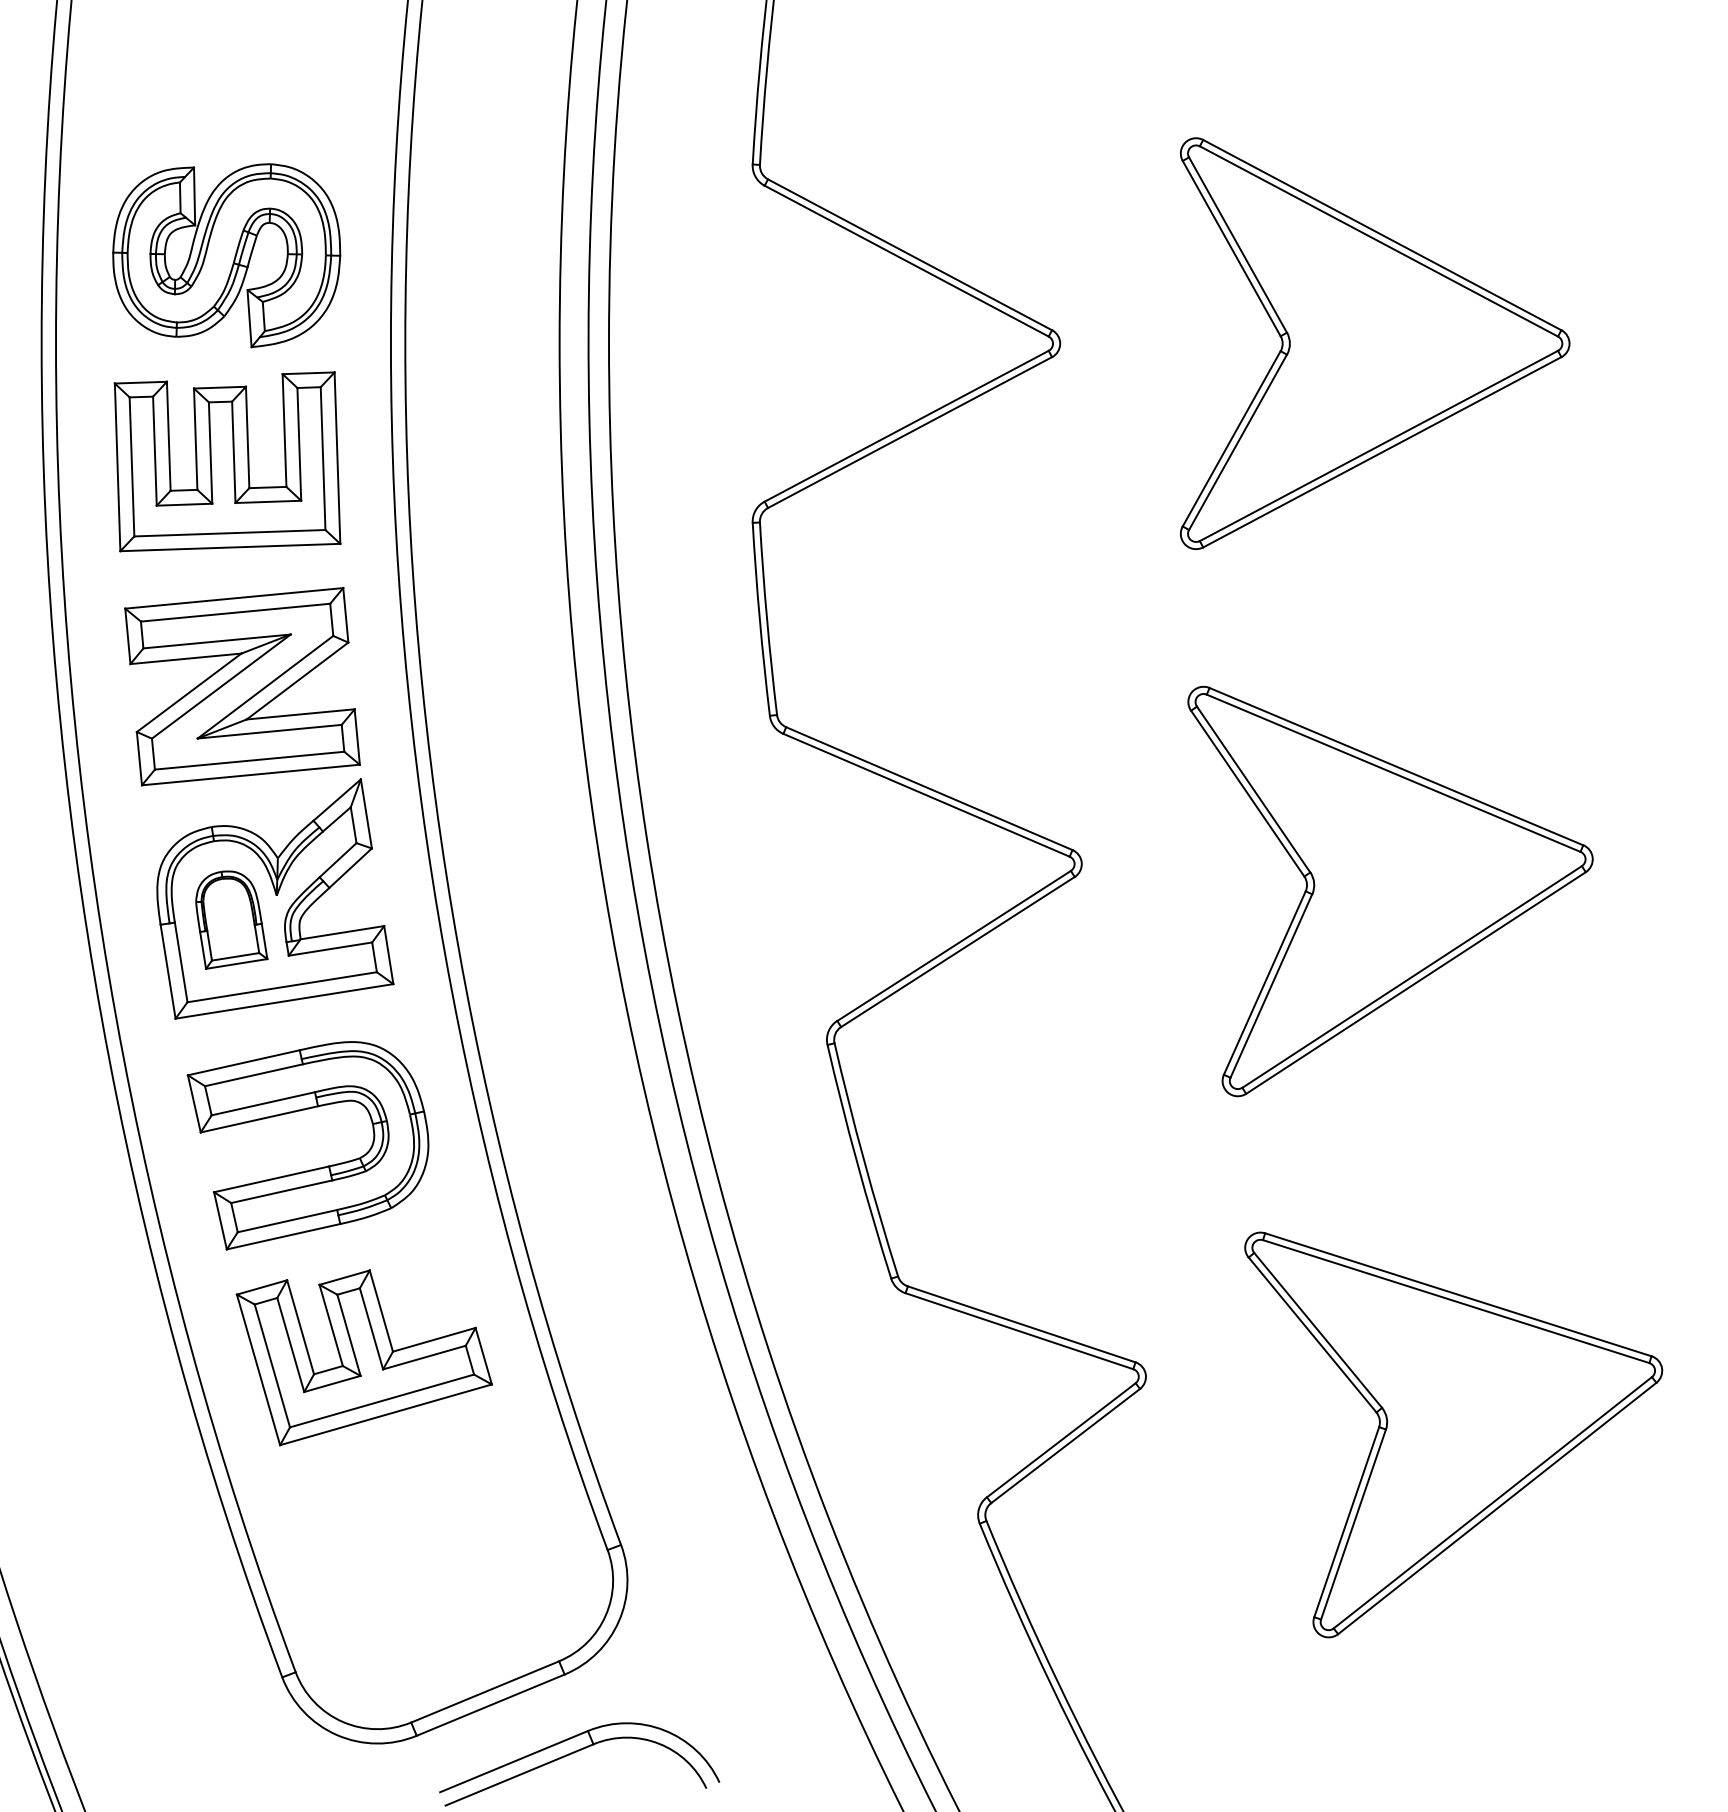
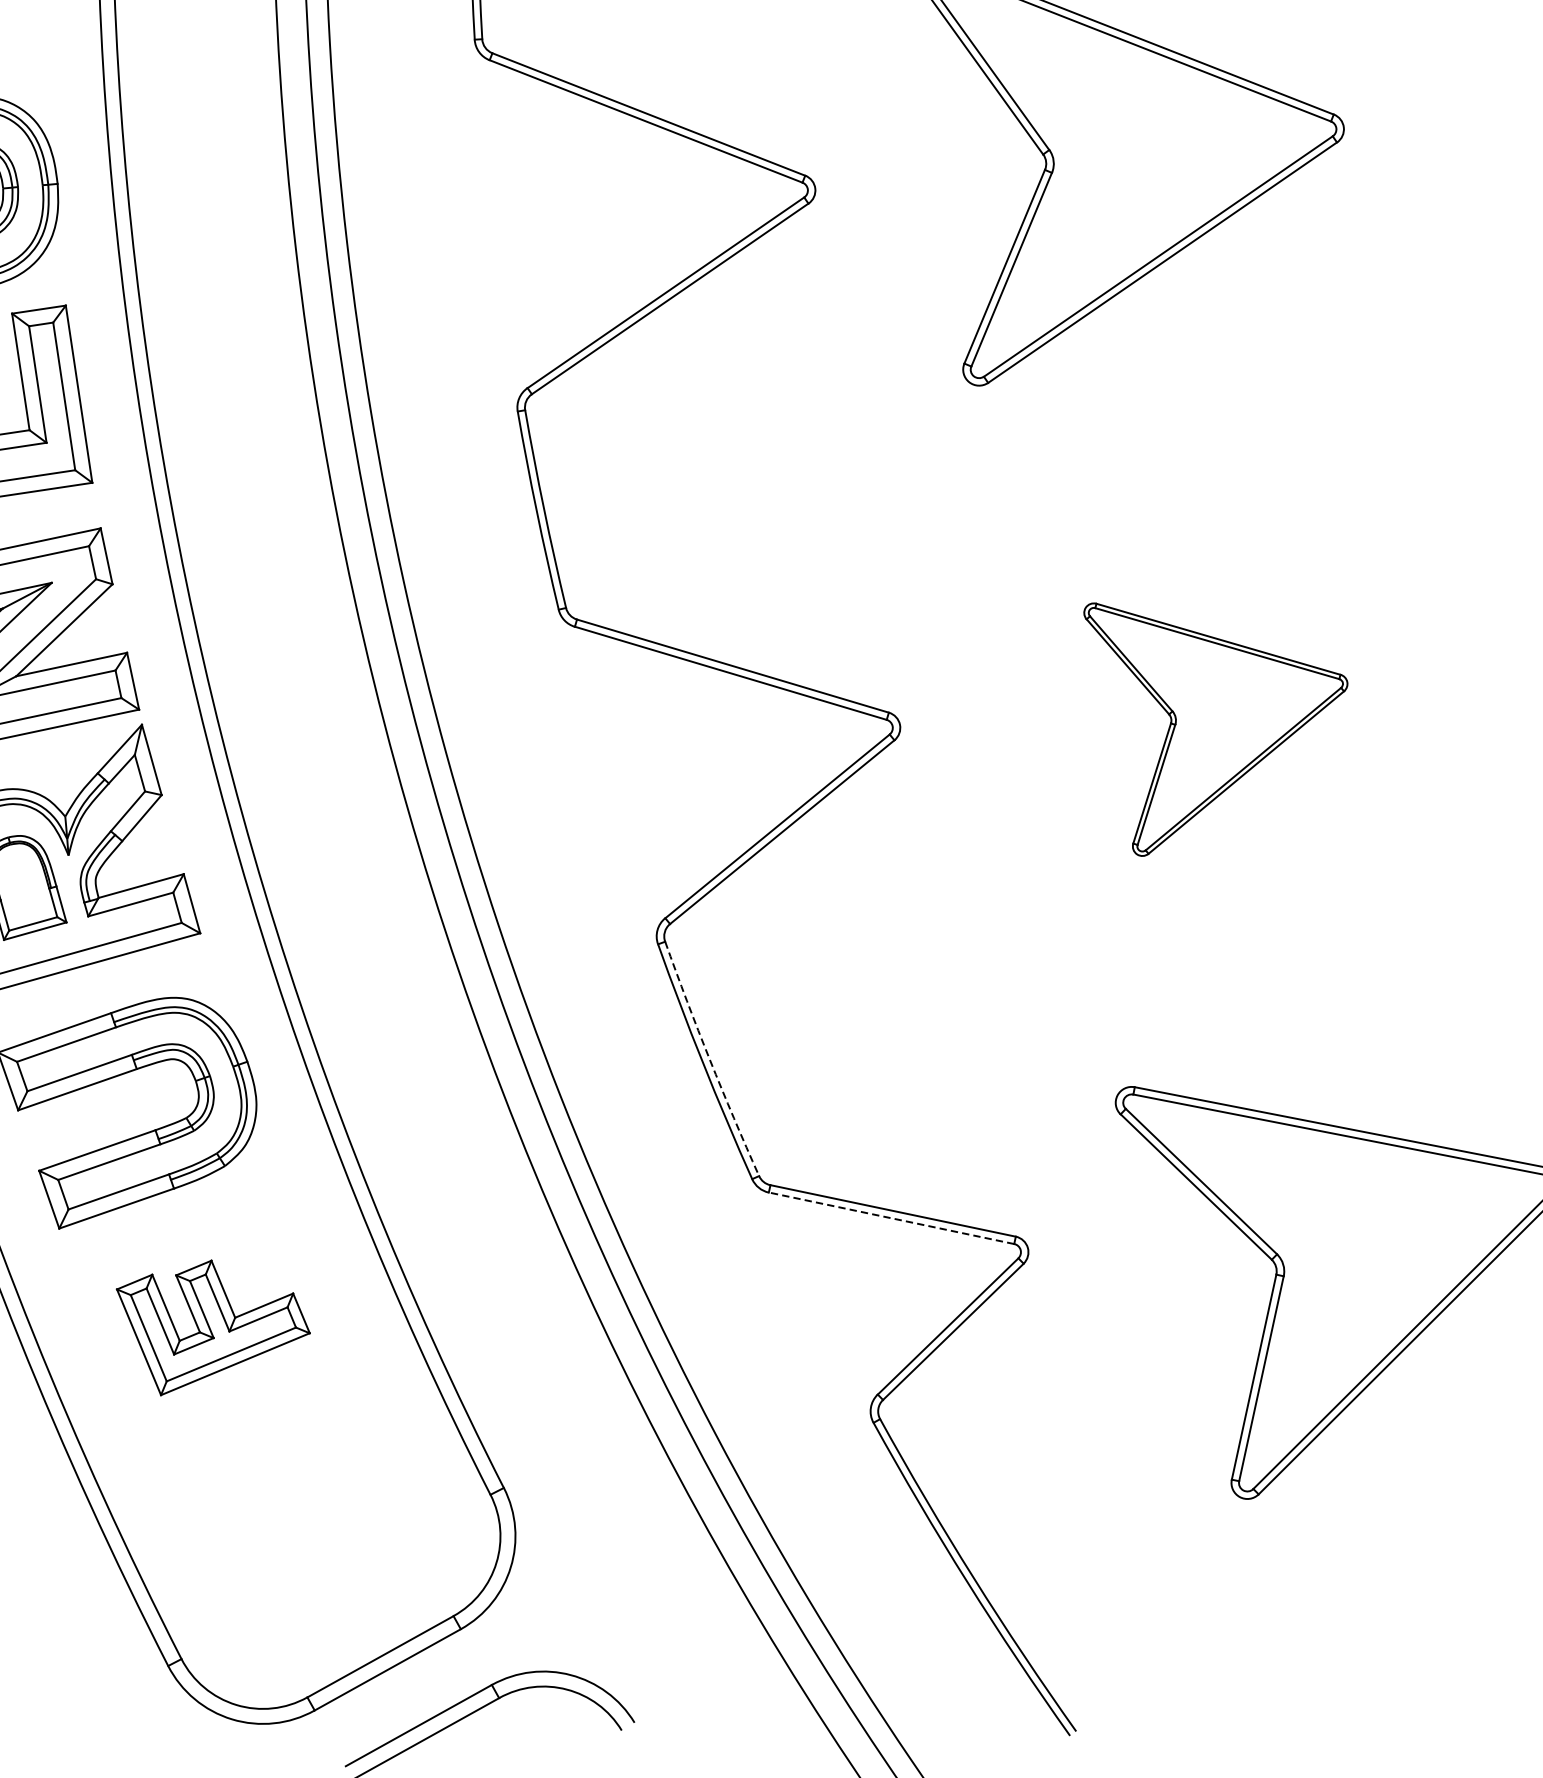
part: (1390, 891) -> (1223, 717), size x0.6
arc: (864, 1160) -> (710, 1059), solid -> dashed
line: (1018, 1331) -> (890, 1218), solid -> dashed
part: (363, 1357) -> (214, 1324), size x0.7

